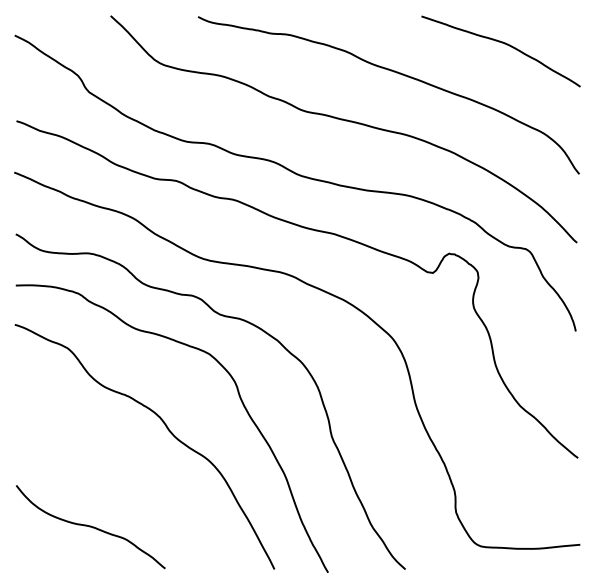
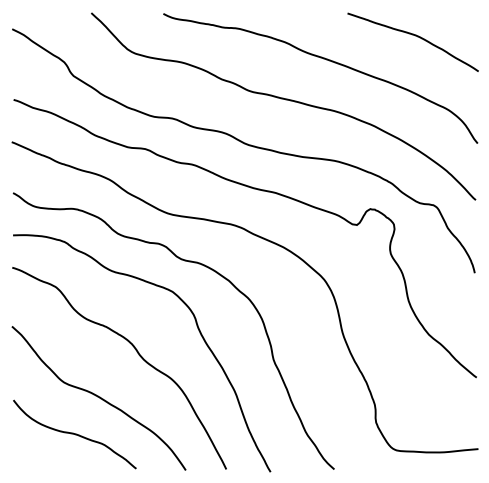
curve: (119, 482) -> (98, 397), added

